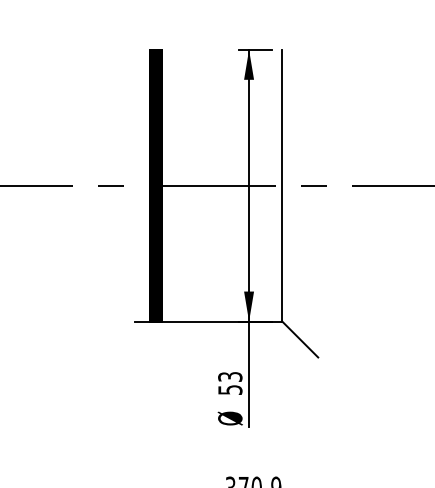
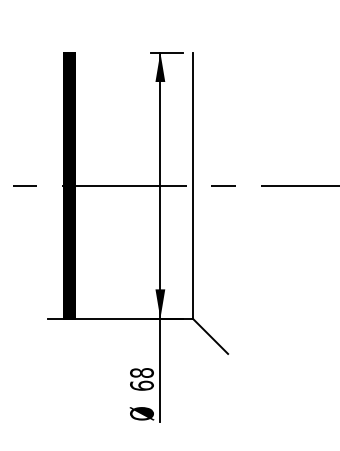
text: (230, 383) -> (142, 379), 53 -> 68

